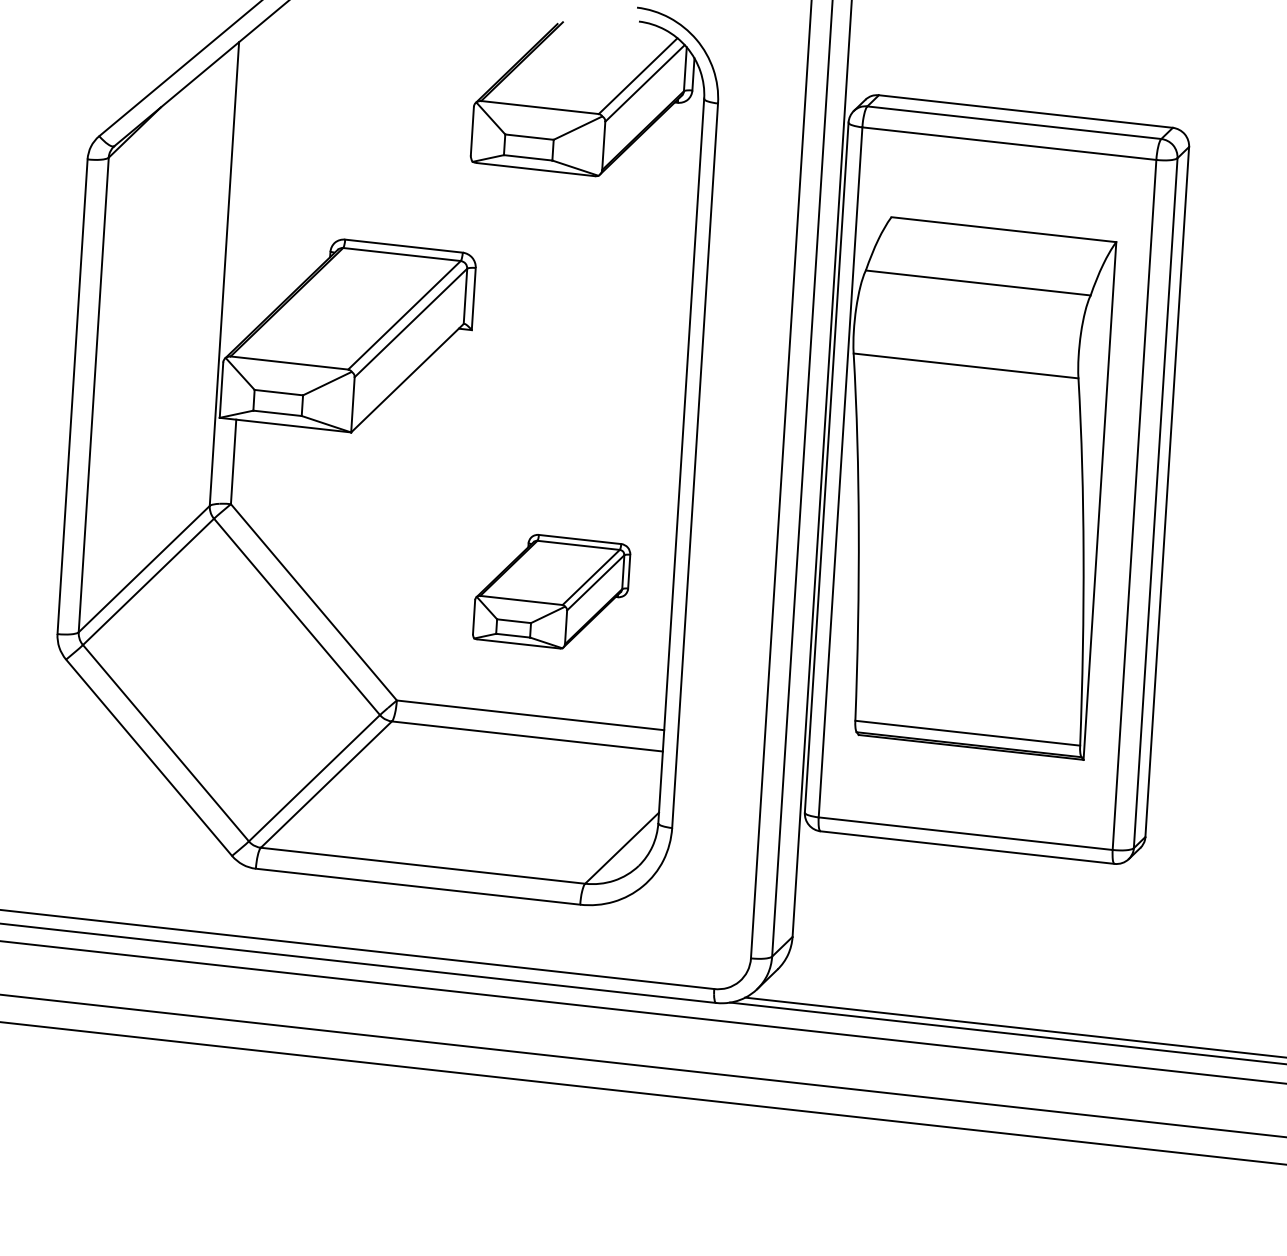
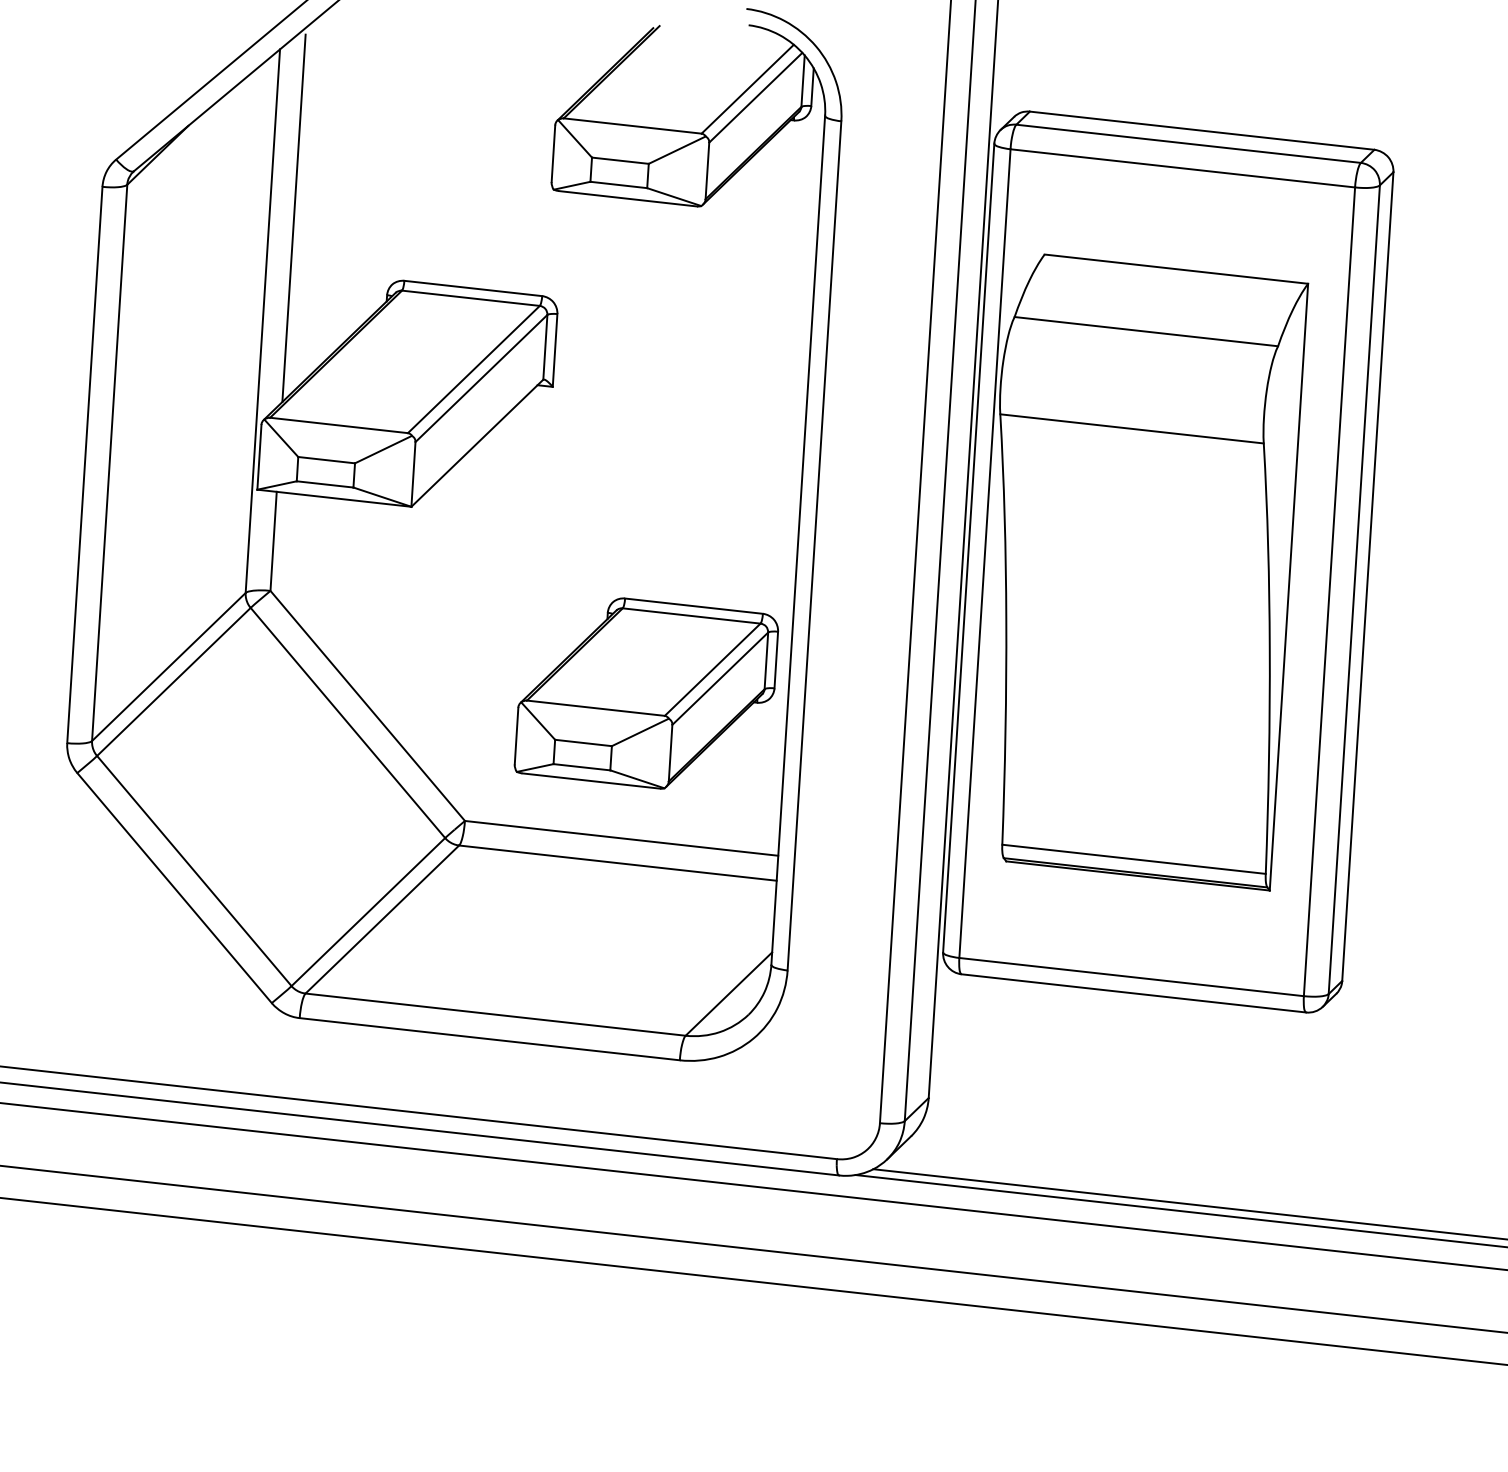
line: (250, 186) -> (293, 218), added
part: (551, 591) -> (646, 693), size x1.43

